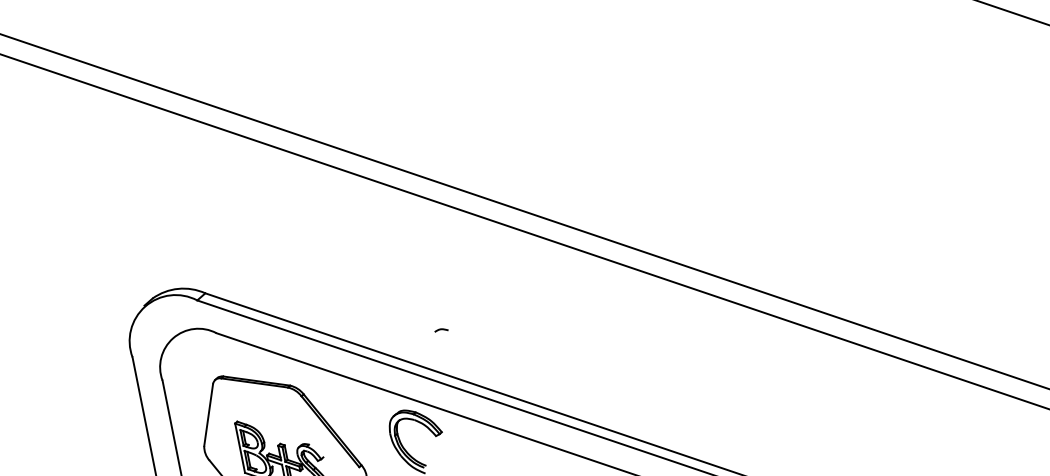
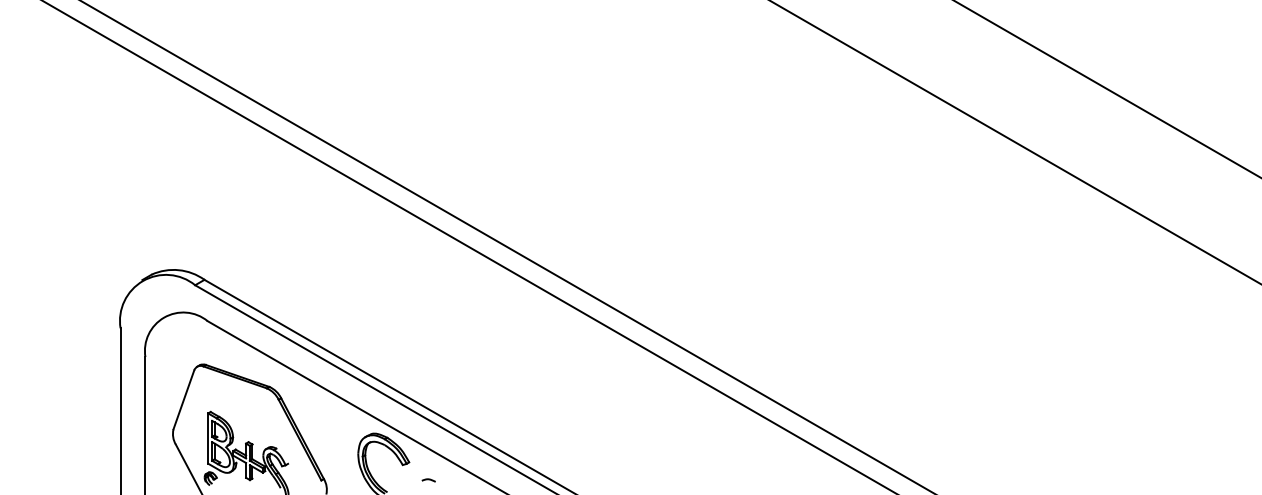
curve: (441, 330) -> (428, 480), moved

